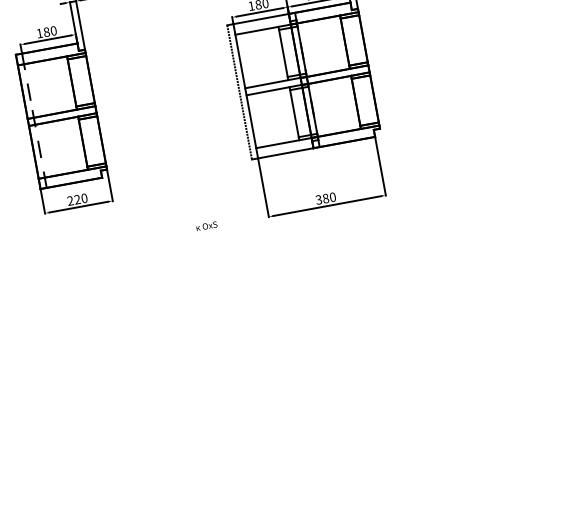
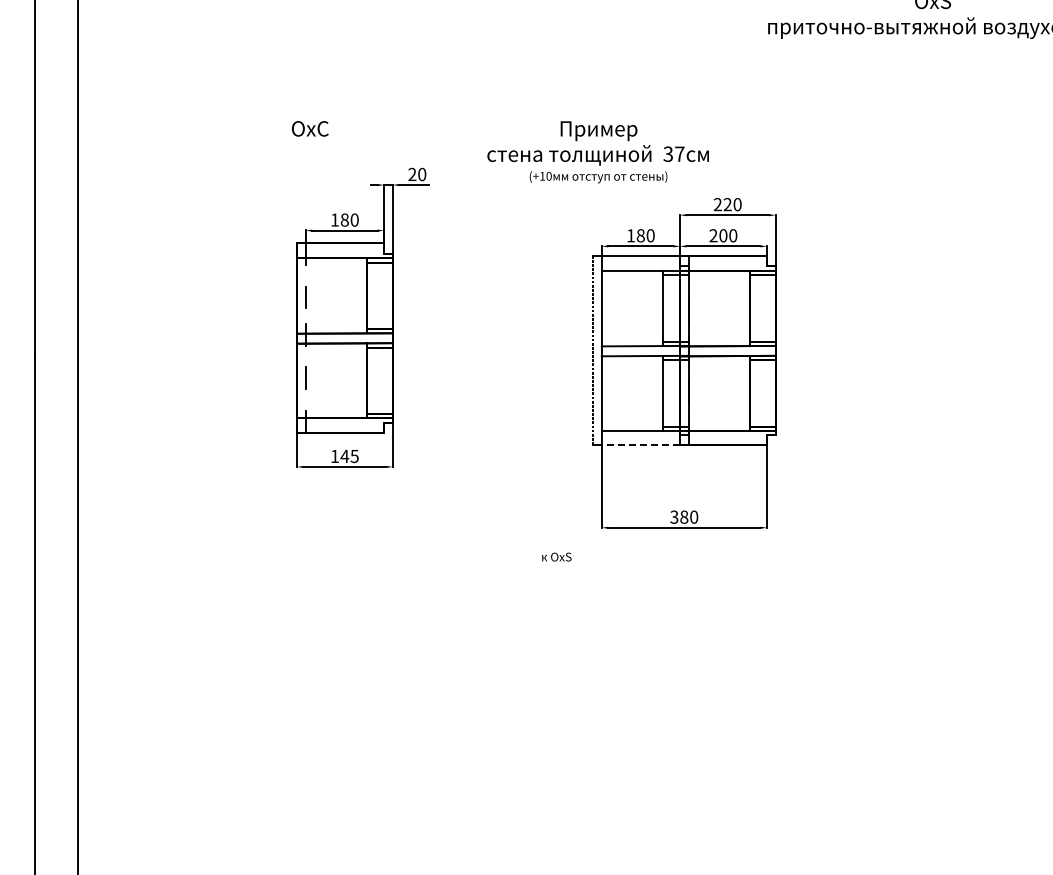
line: (285, 153) -> (640, 445), solid -> dashed
text: (77, 199) -> (344, 455), 220 -> 145
text: (206, 225) -> (556, 556), moved

